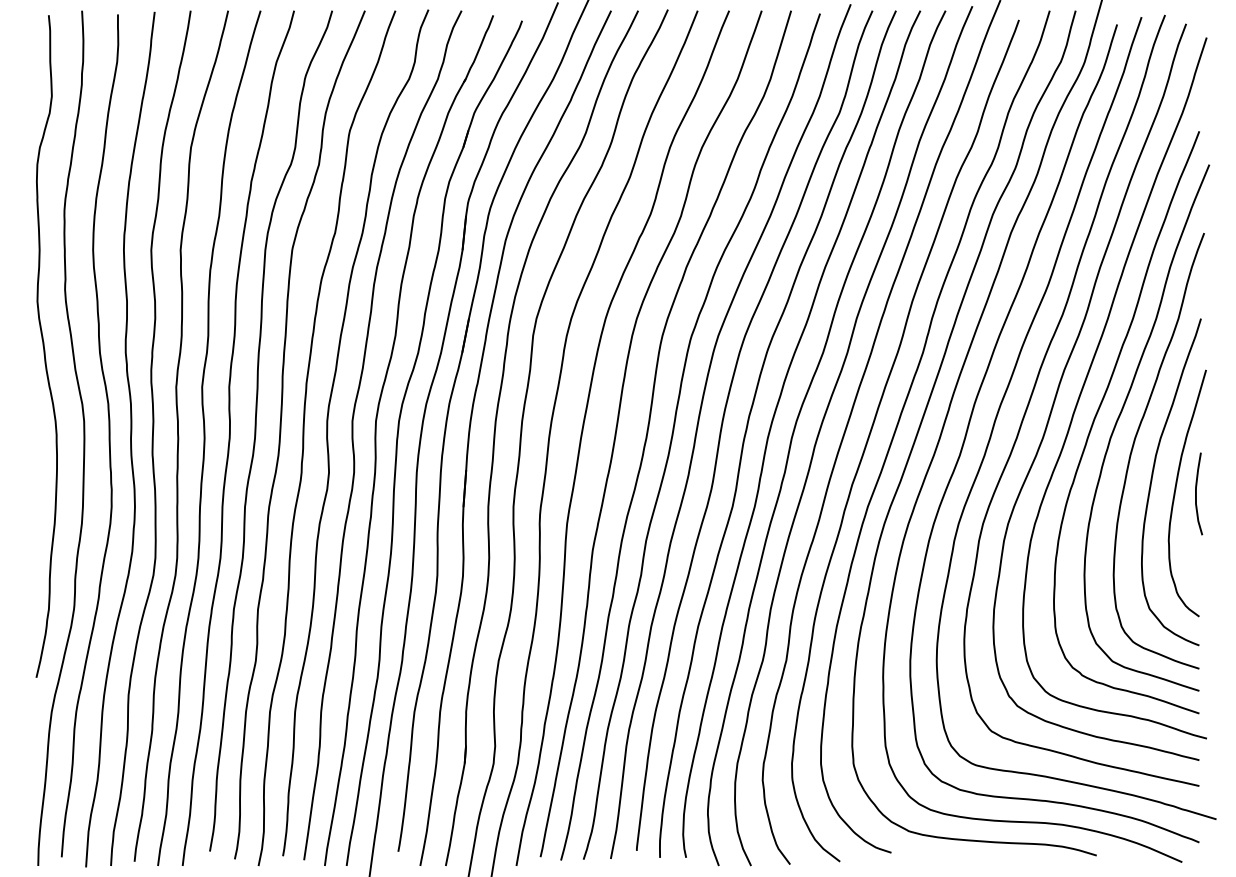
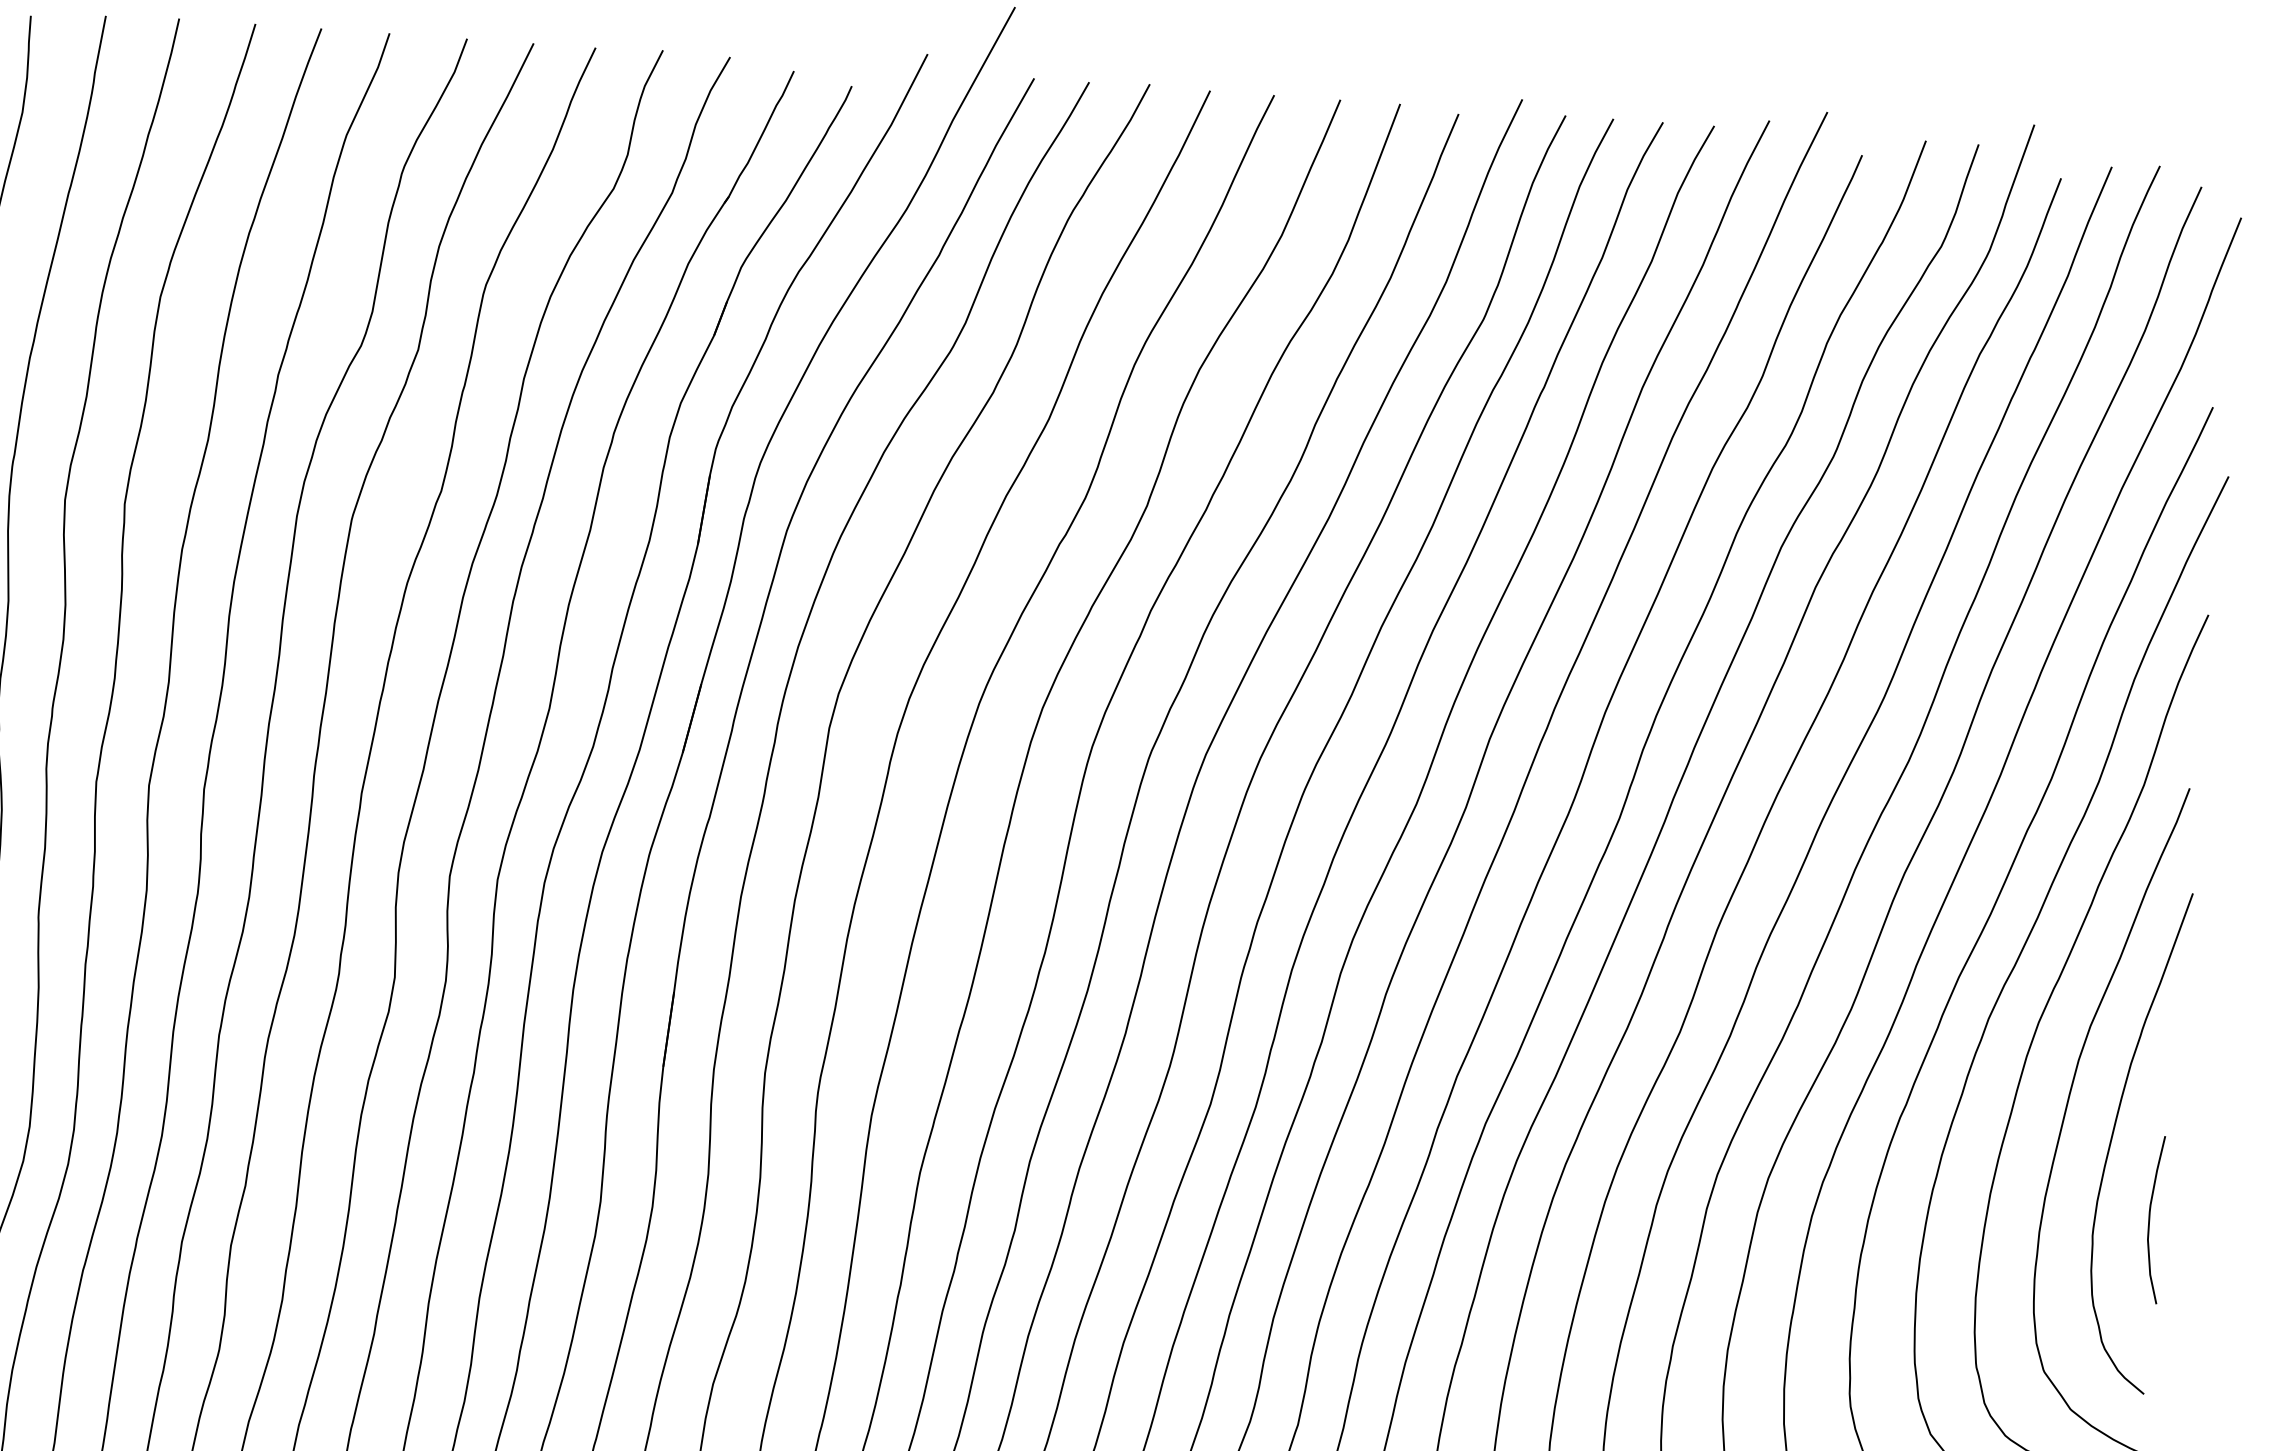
curve: (1196, 493) -> (2150, 1218), moved

